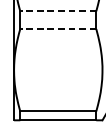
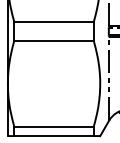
line: (58, 11) -> (54, 22), dashed -> solid
line: (58, 28) -> (54, 40), dashed -> solid

